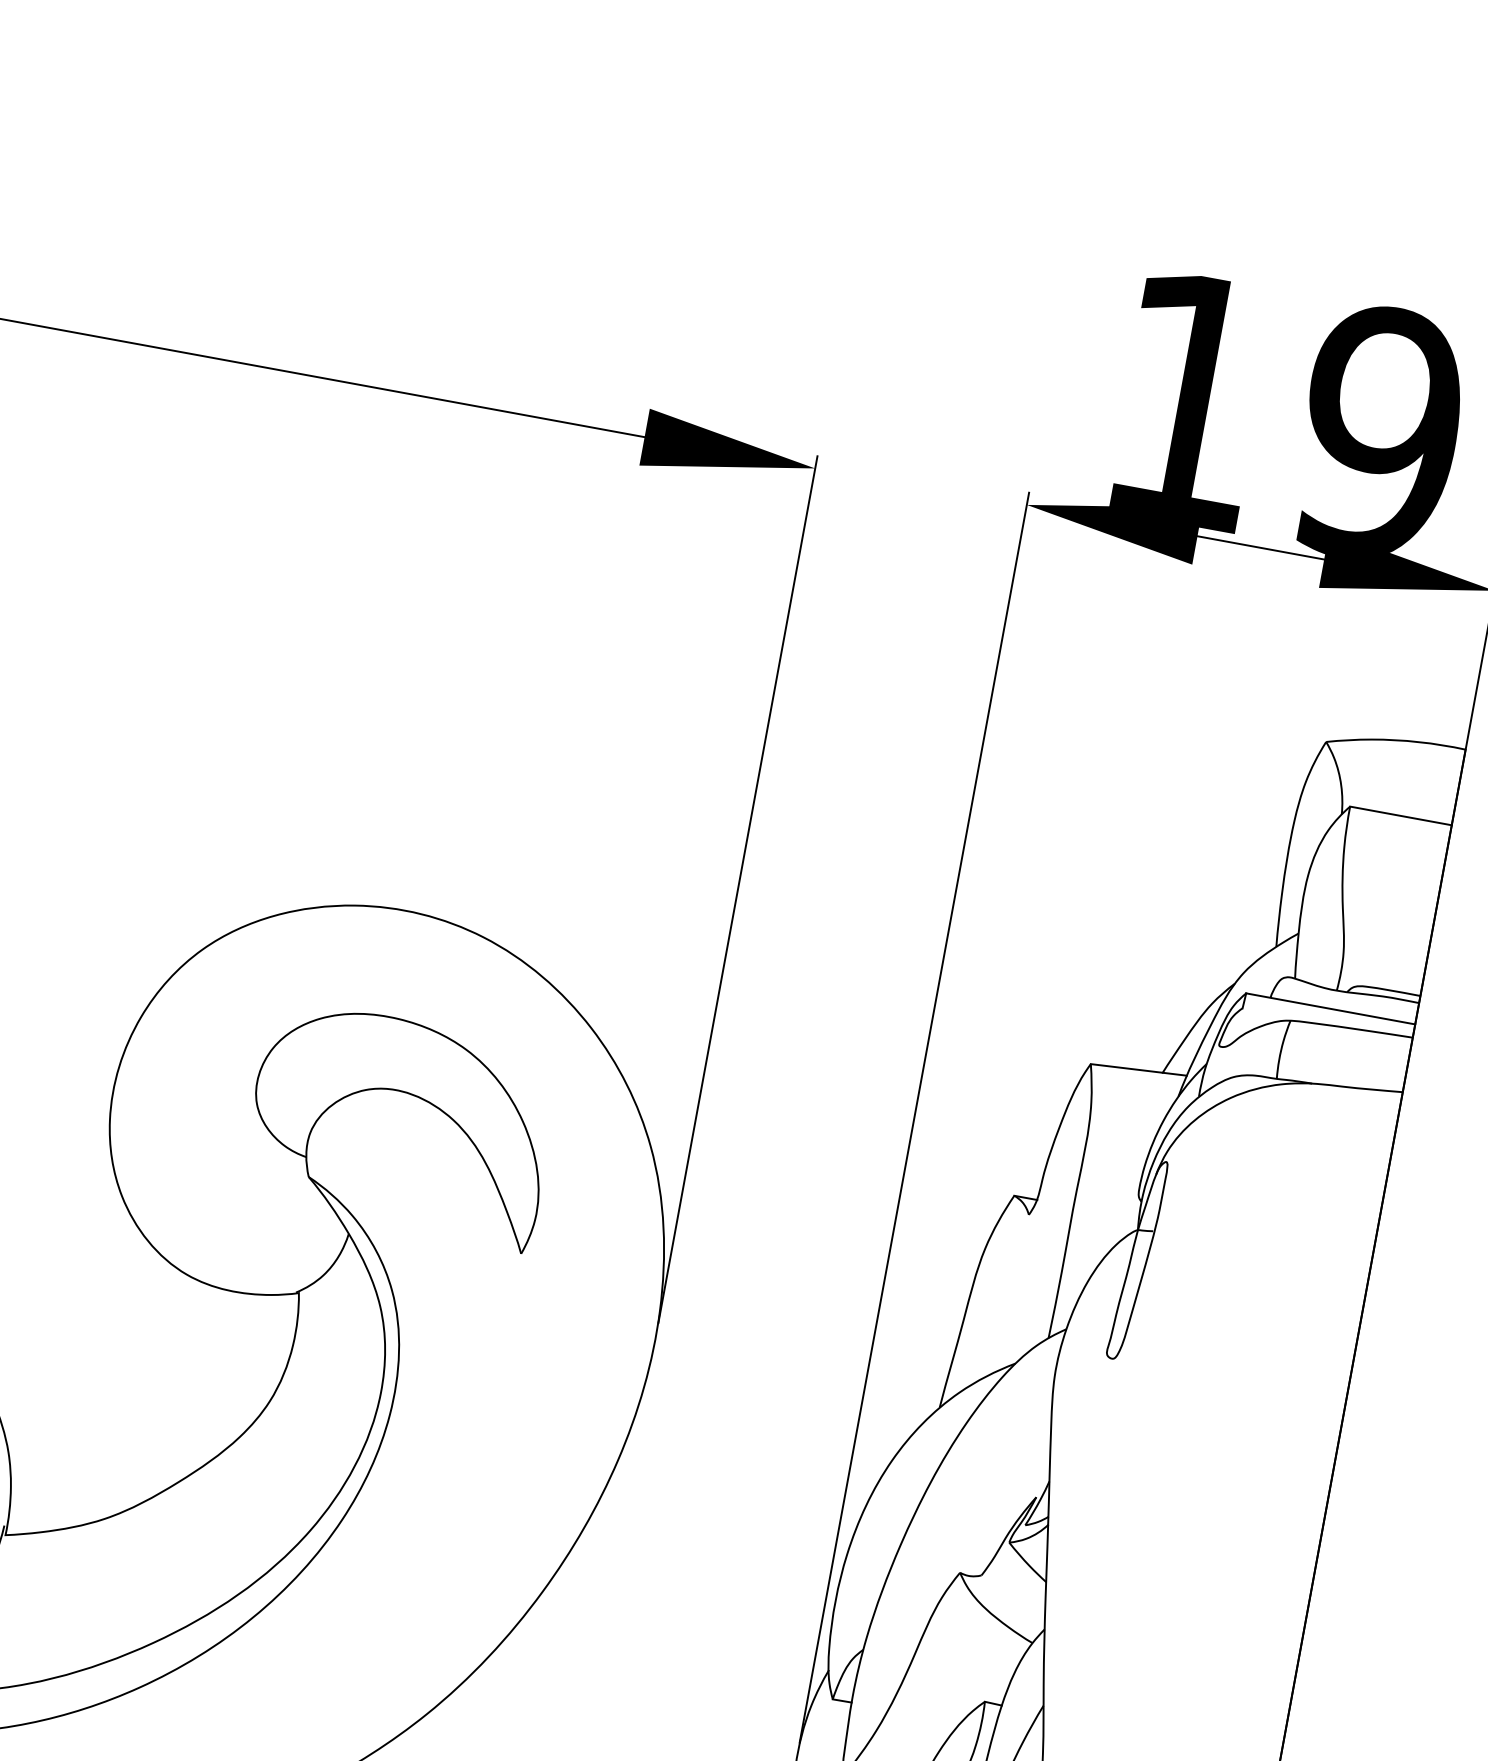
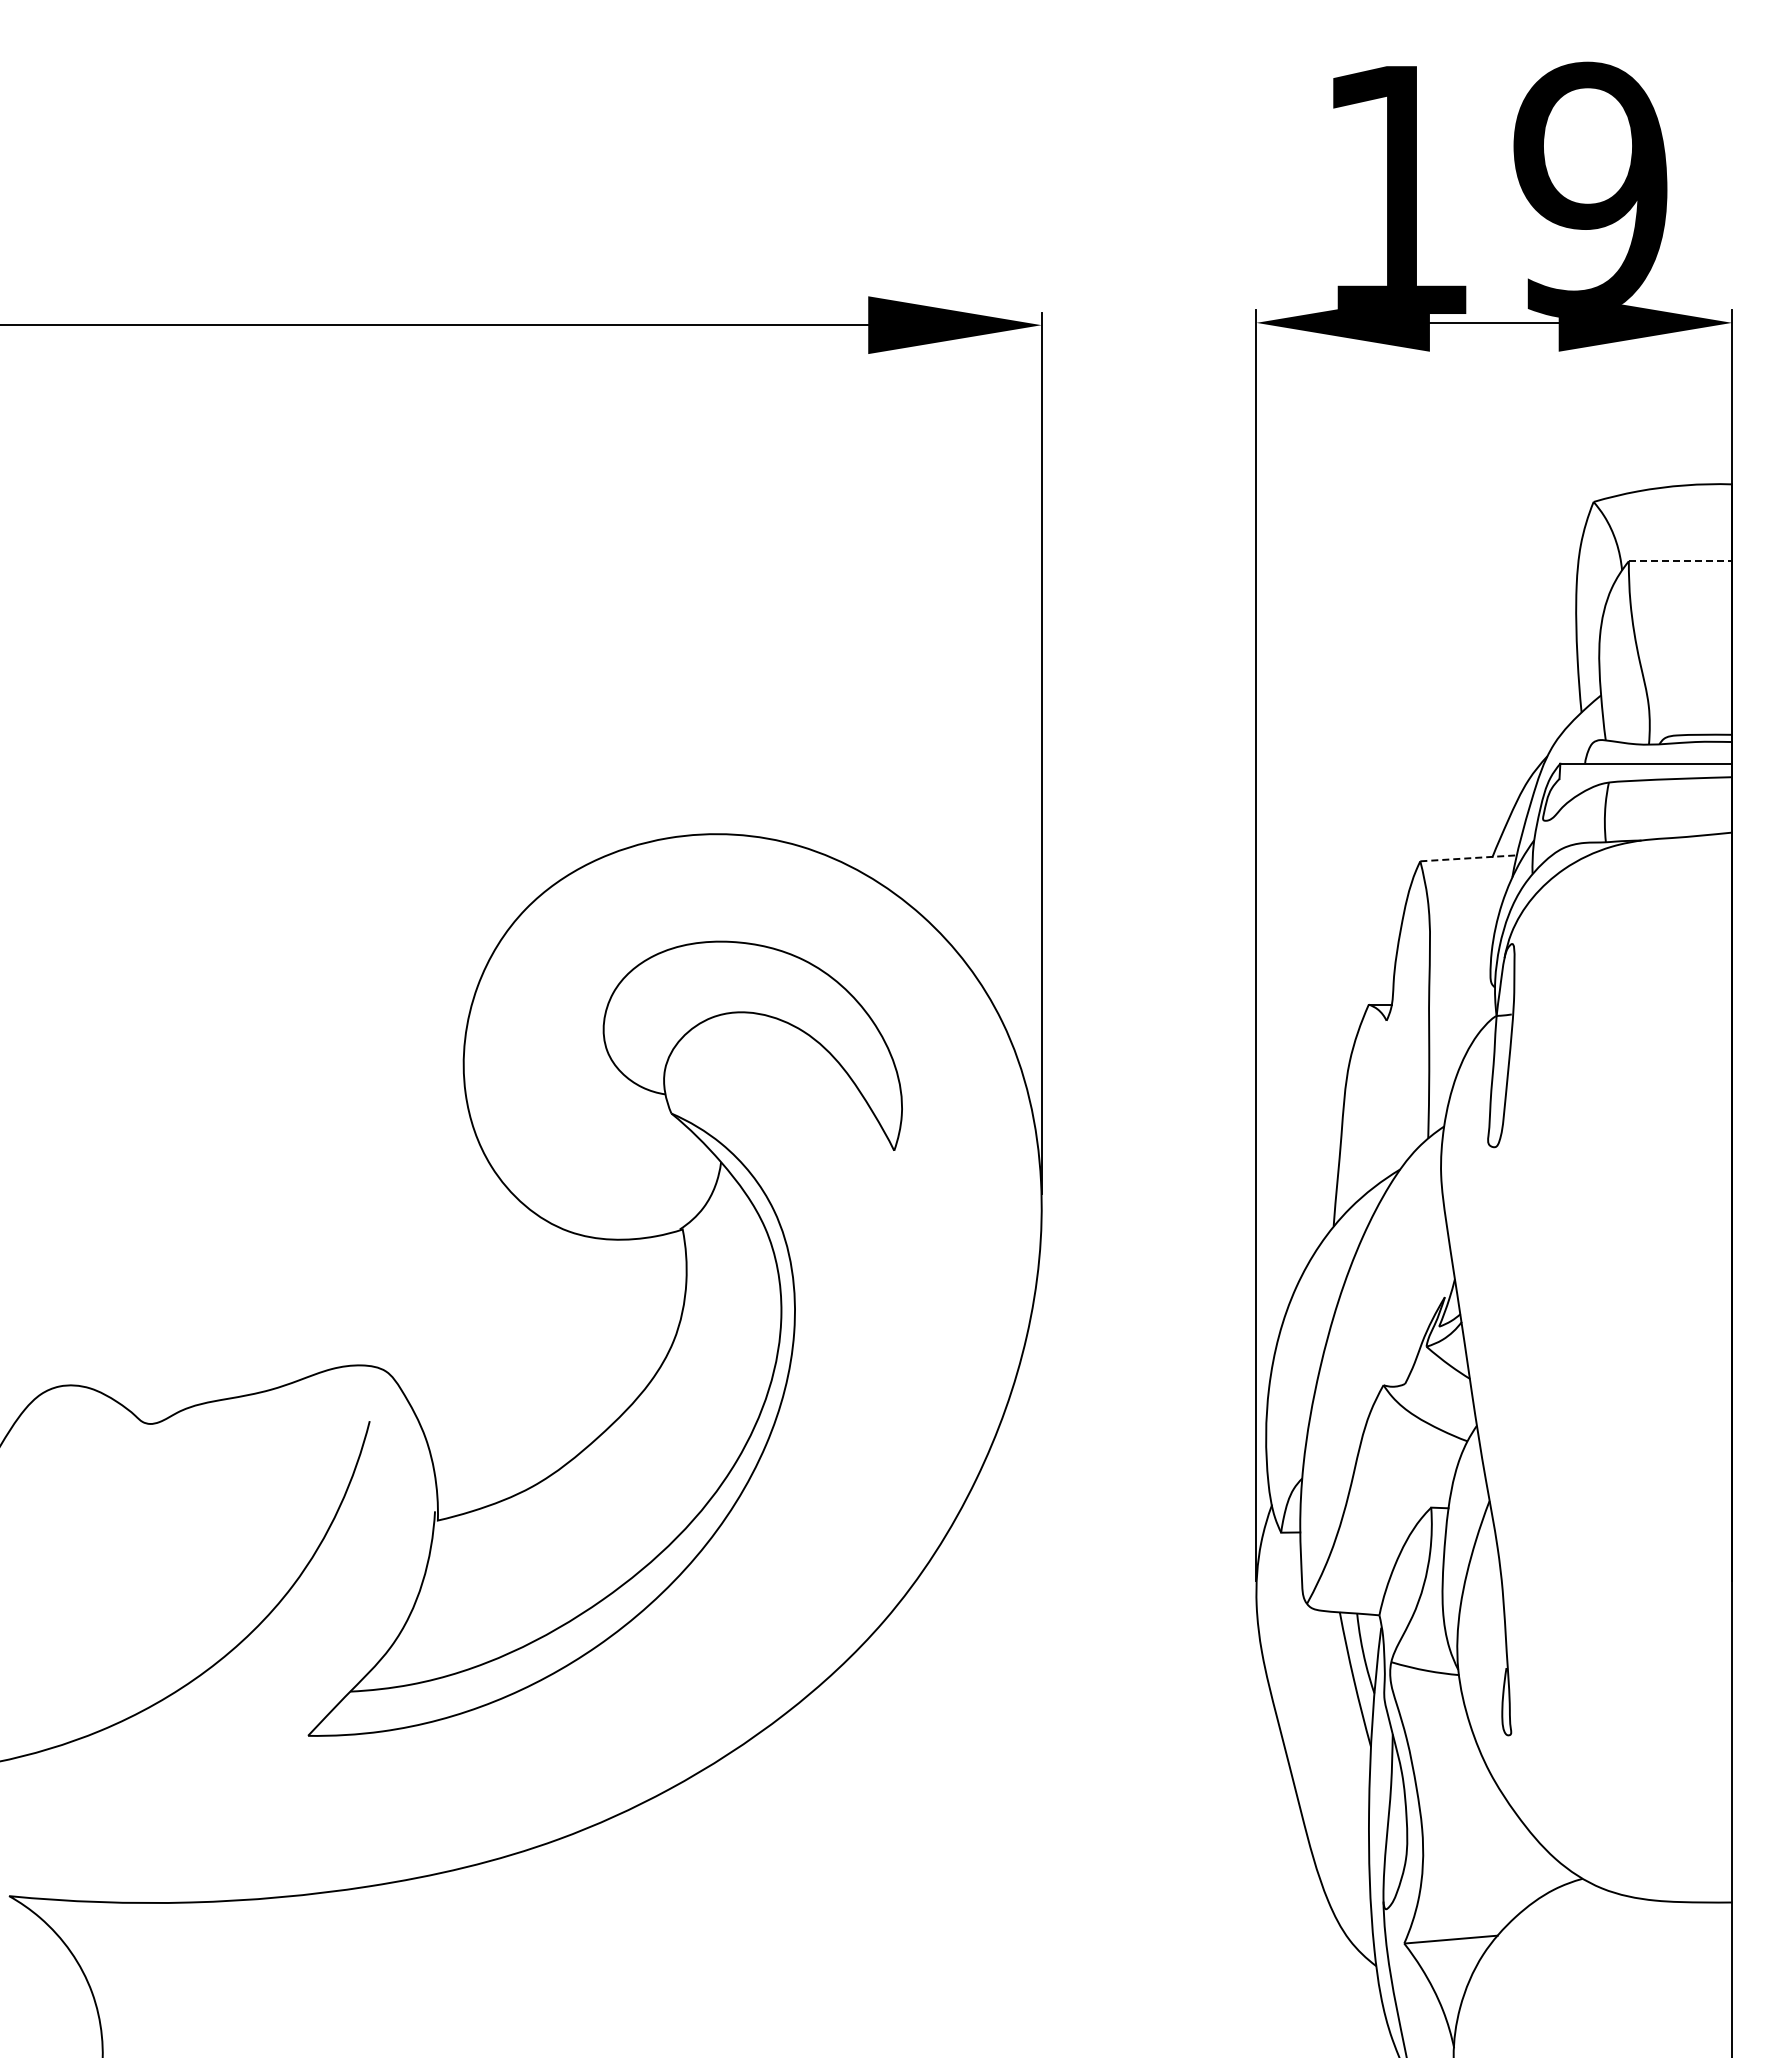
line: (1400, 816) -> (1680, 561), solid -> dashed
line: (1139, 1070) -> (1469, 858), solid -> dashed

